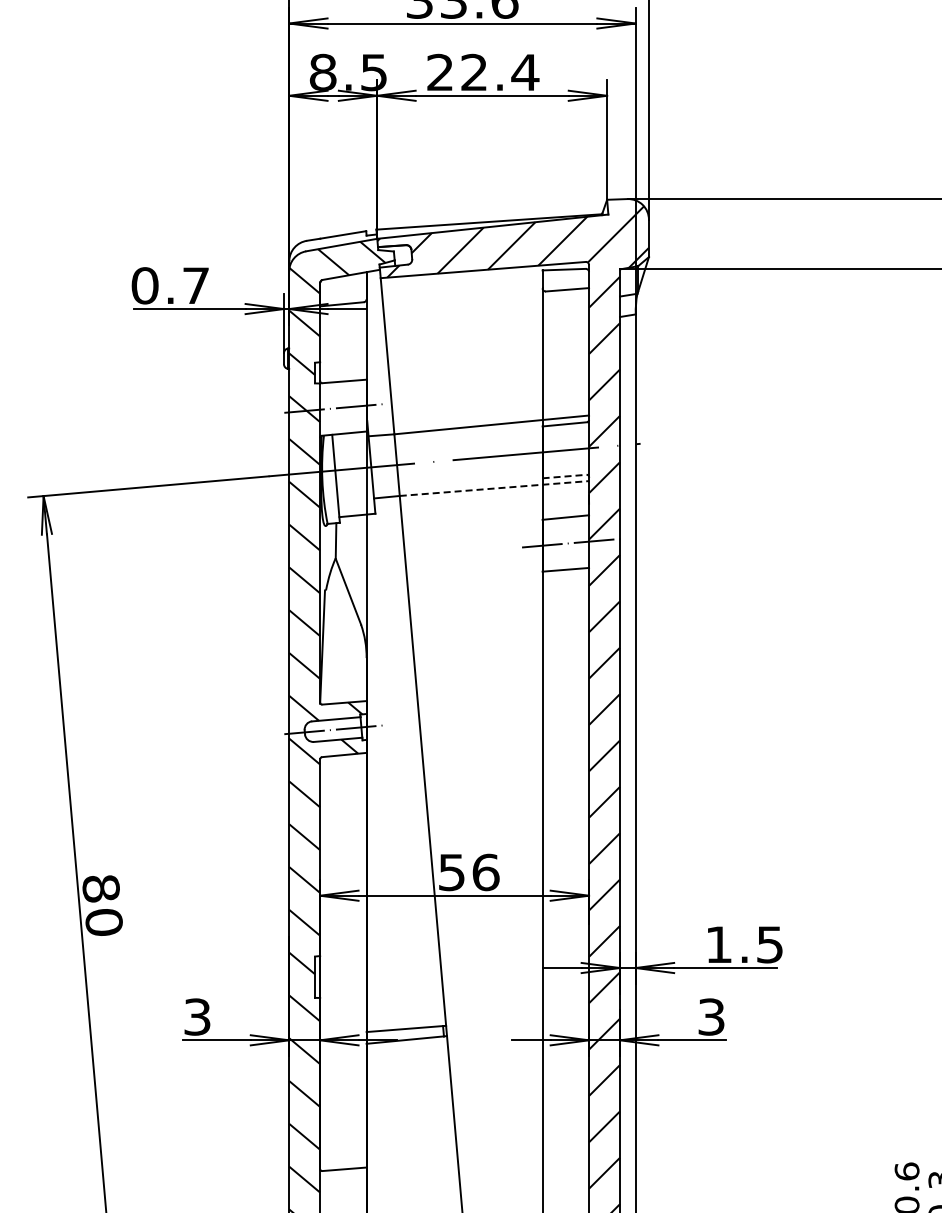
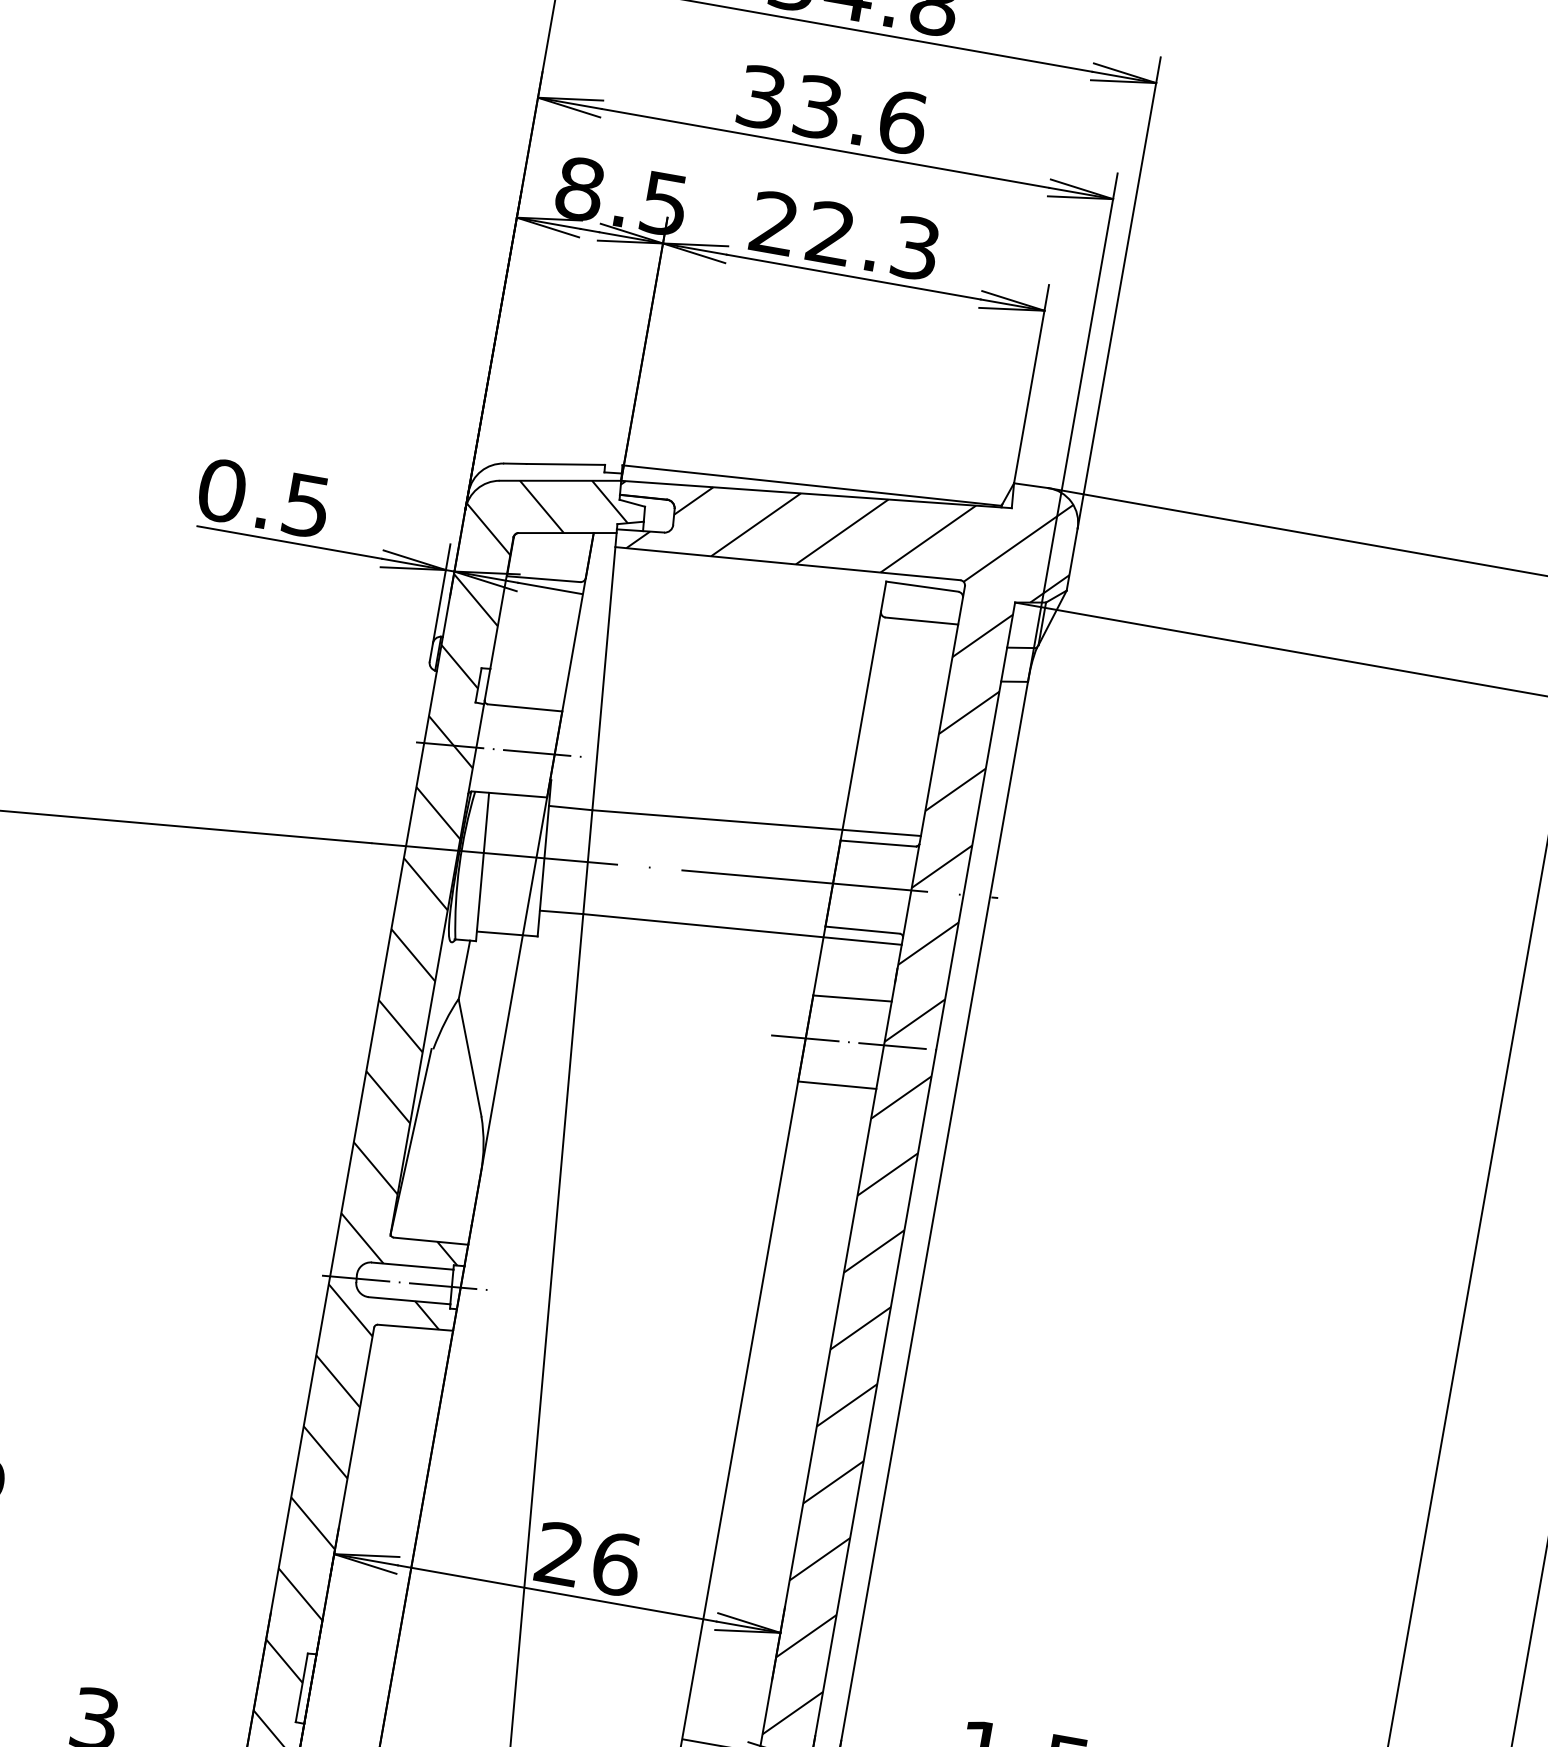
text: (525, 72) -> (915, 248), 22.4 -> 22.3
text: (195, 285) -> (305, 505), 0.7 -> 0.5
line: (565, 476) -> (863, 930), dashed -> solid
line: (494, 488) -> (742, 929), dashed -> solid
text: (451, 872) -> (558, 1554), 56 -> 26

